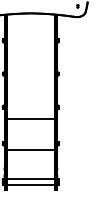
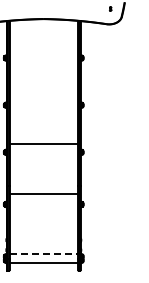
line: (30, 119) -> (43, 143), moved
line: (30, 150) -> (43, 194), moved
line: (31, 178) -> (44, 254), solid -> dashed

